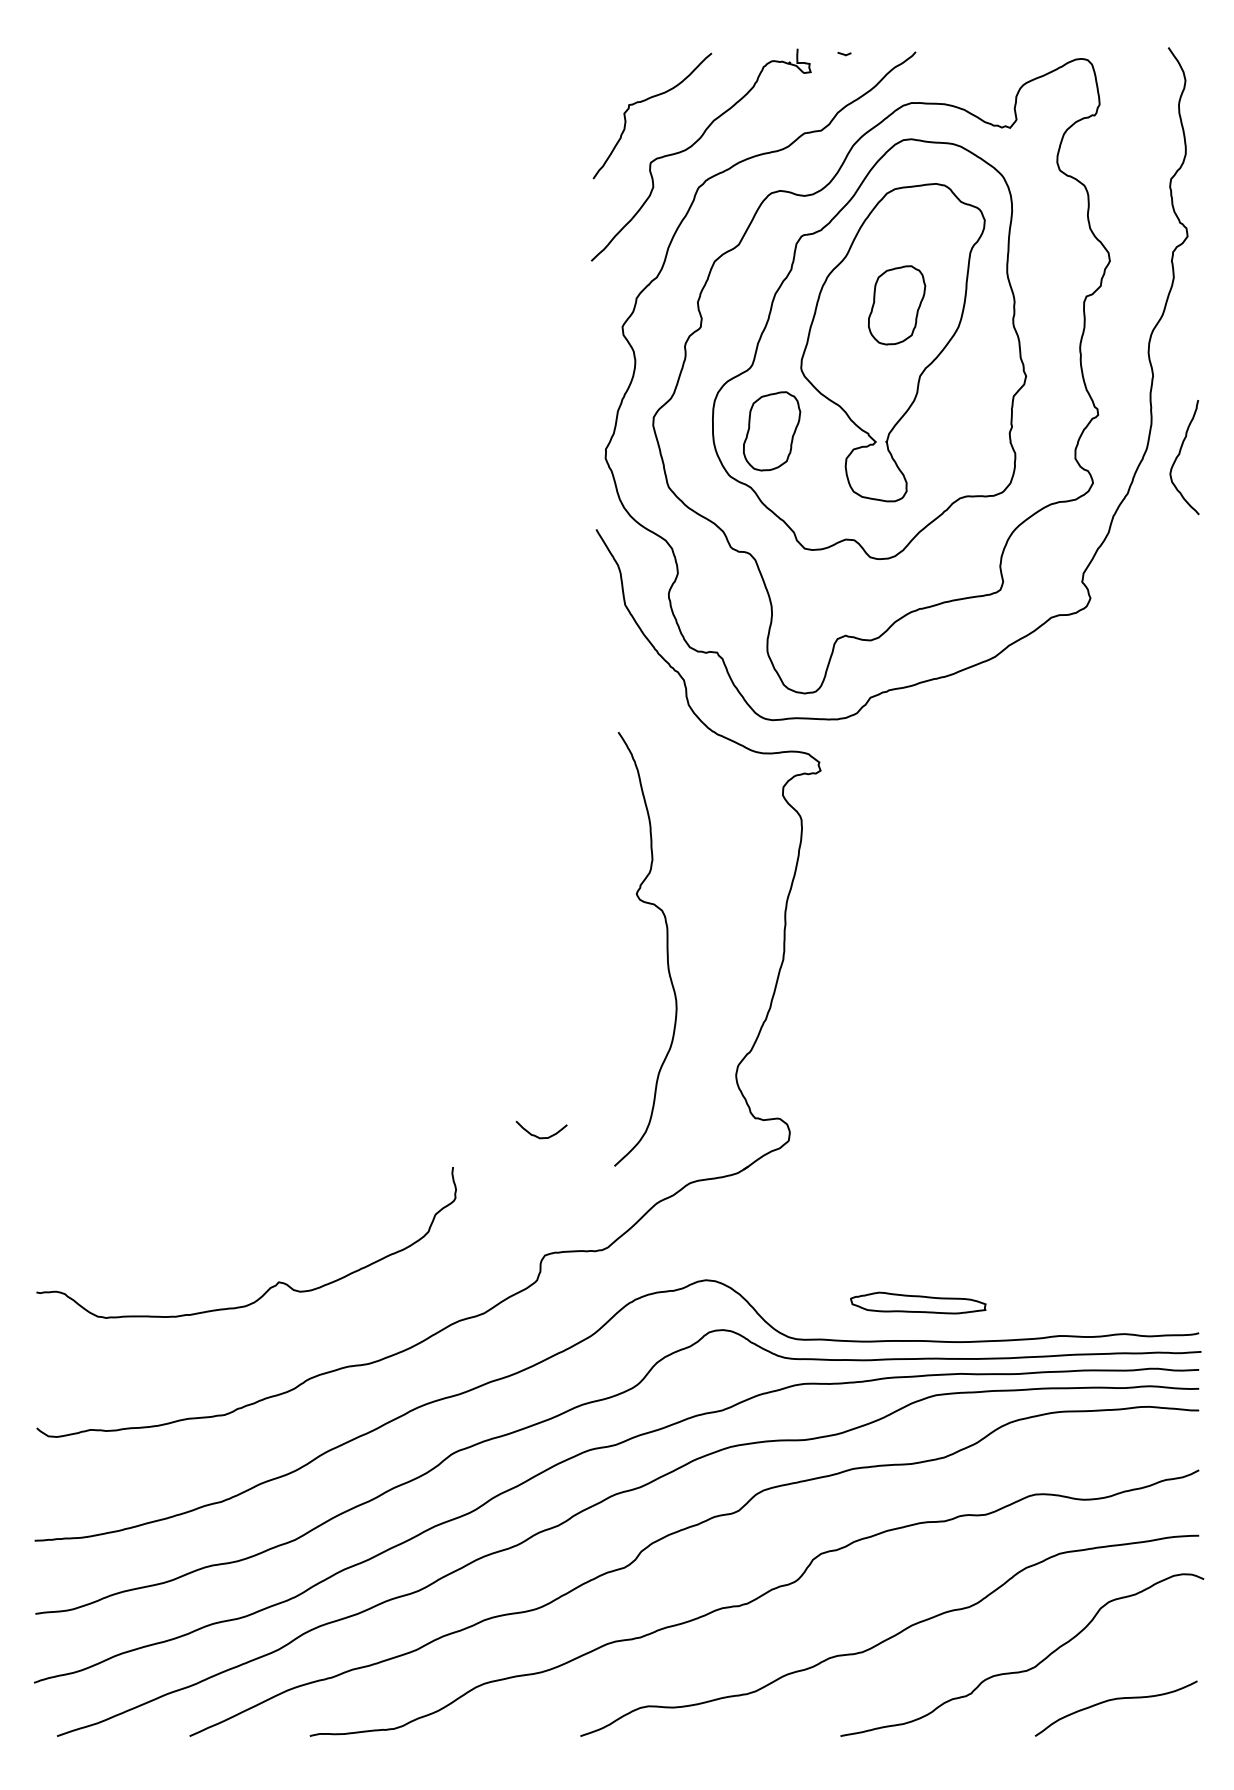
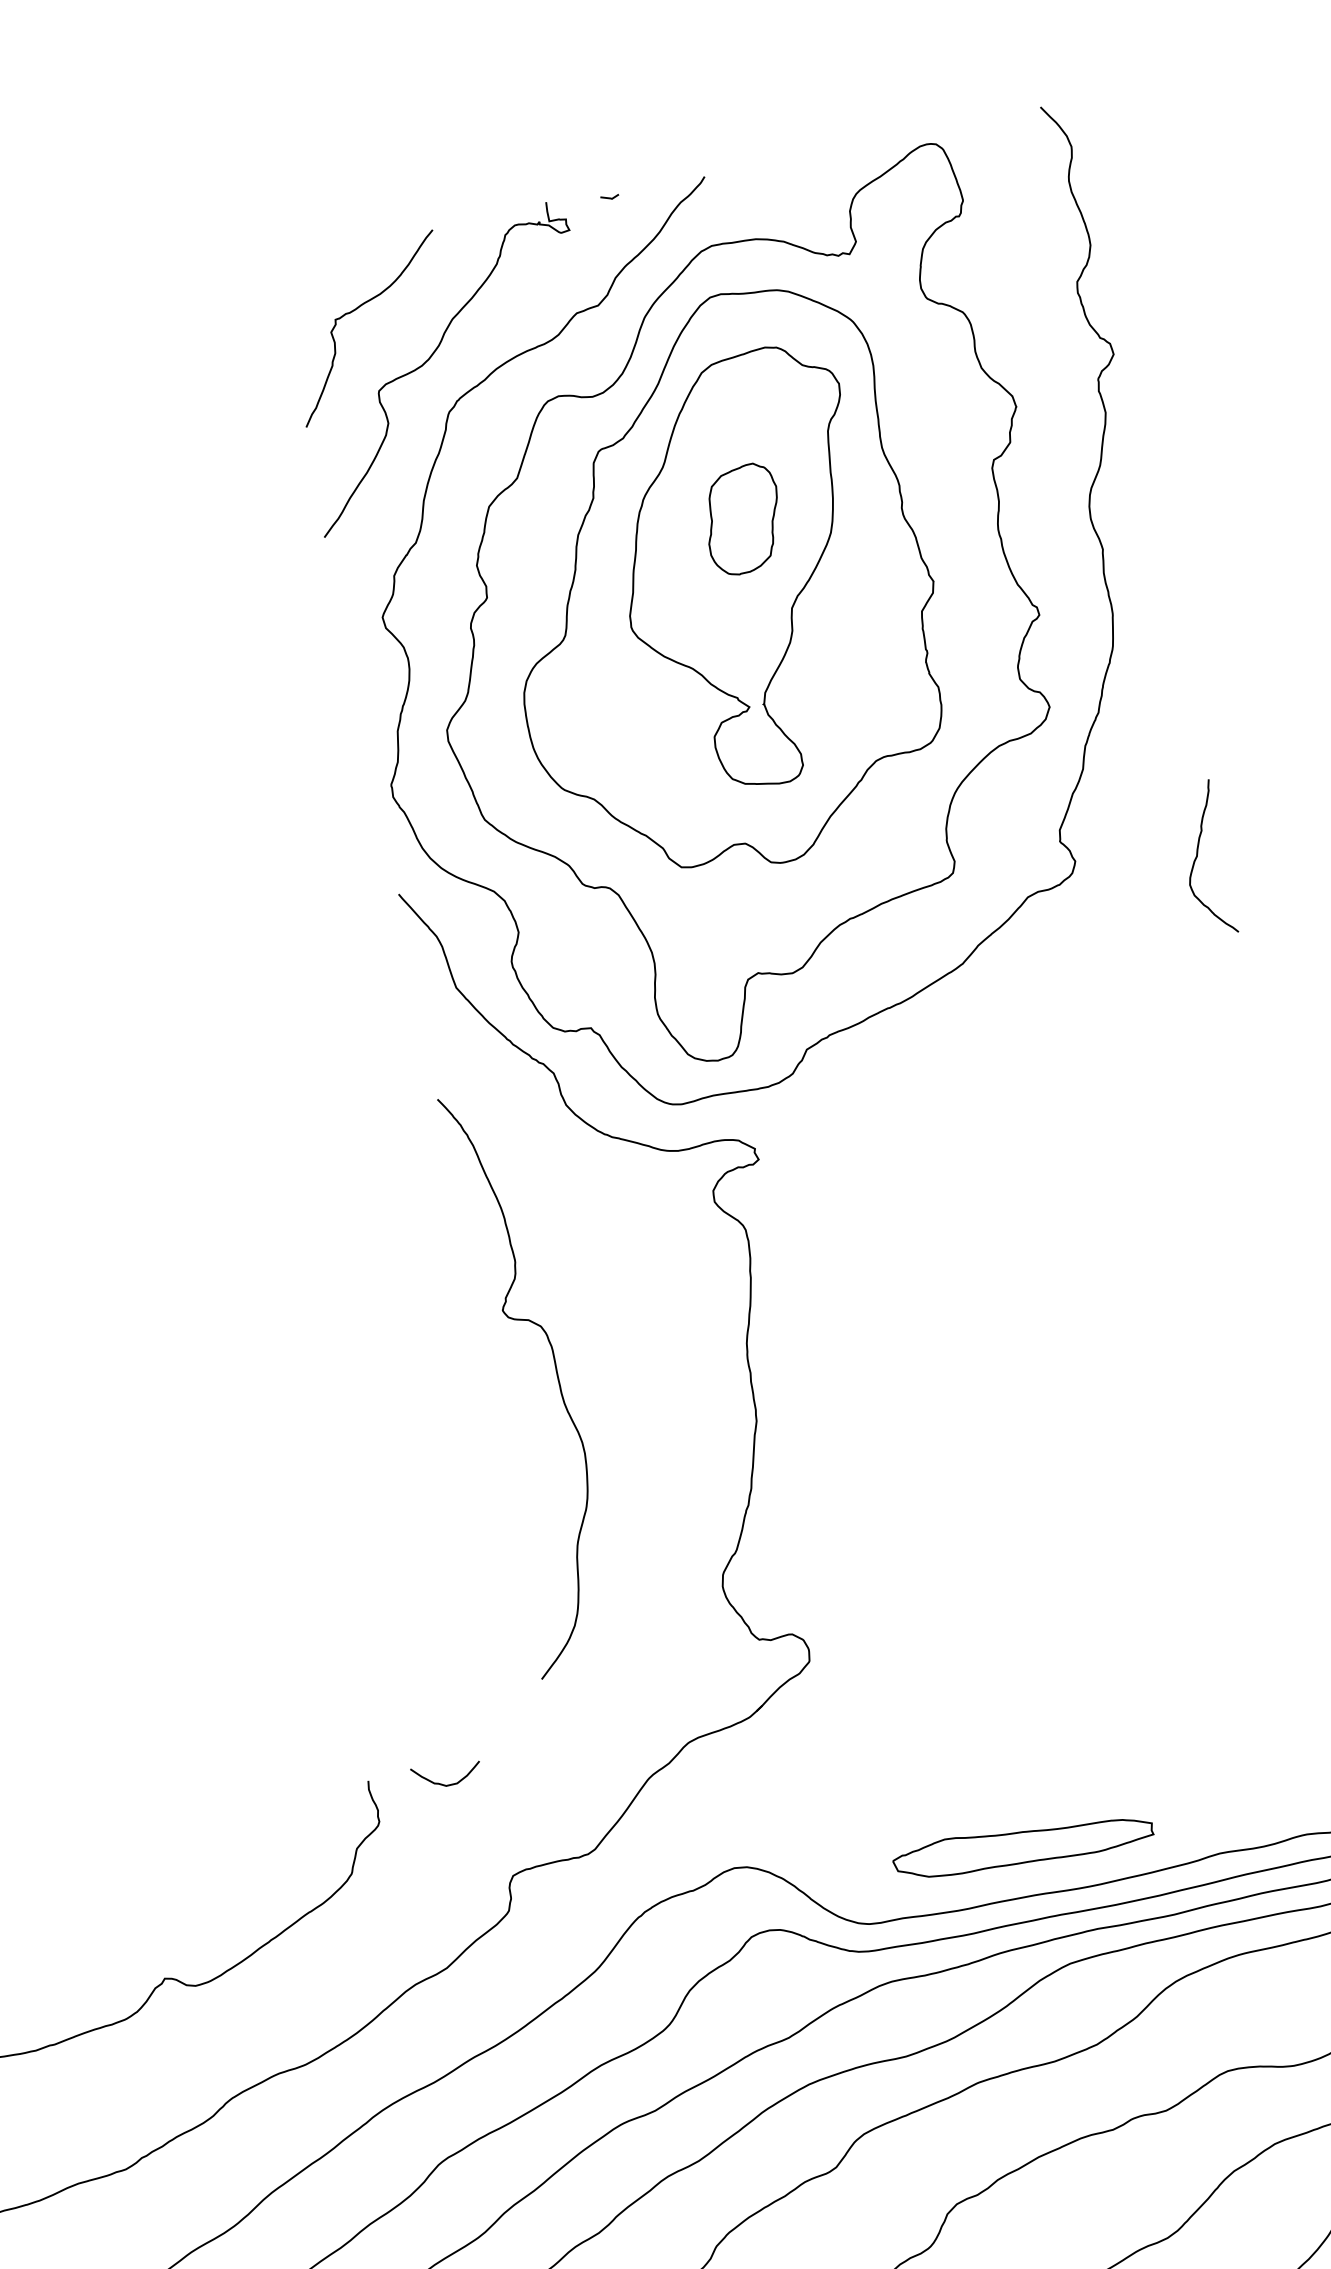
part: (772, 431) -> (609, 719), removed
curve: (1180, 454) -> (1198, 856), moved
curve: (666, 949) -> (556, 1377), moved
curve: (538, 1136) -> (444, 1783), moved
part: (918, 1302) -> (1023, 1844), size x1.43

